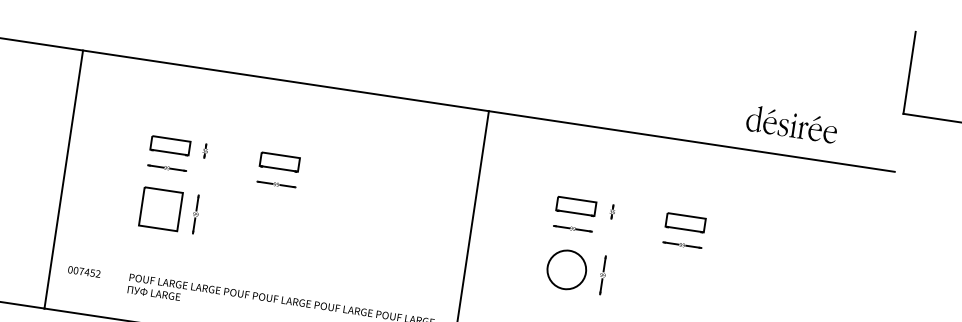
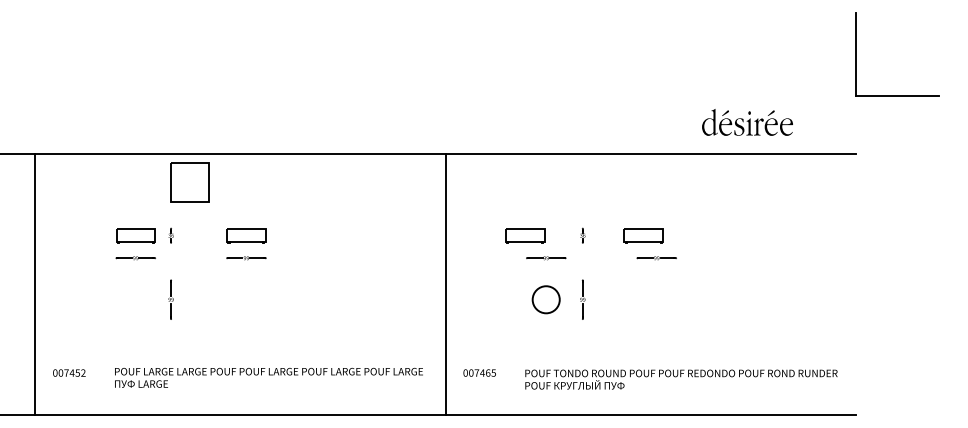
part: (576, 206) -> (525, 235), moved
part: (160, 208) -> (189, 182), moved
part: (685, 222) -> (643, 235), moved
circle: (566, 269) -> (545, 299), size x0.7

